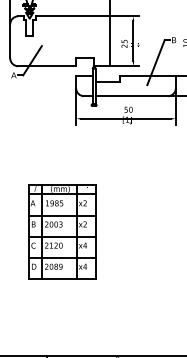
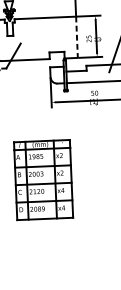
line: (110, 41) -> (77, 37), solid -> dashed
part: (62, 231) -> (43, 179), moved

